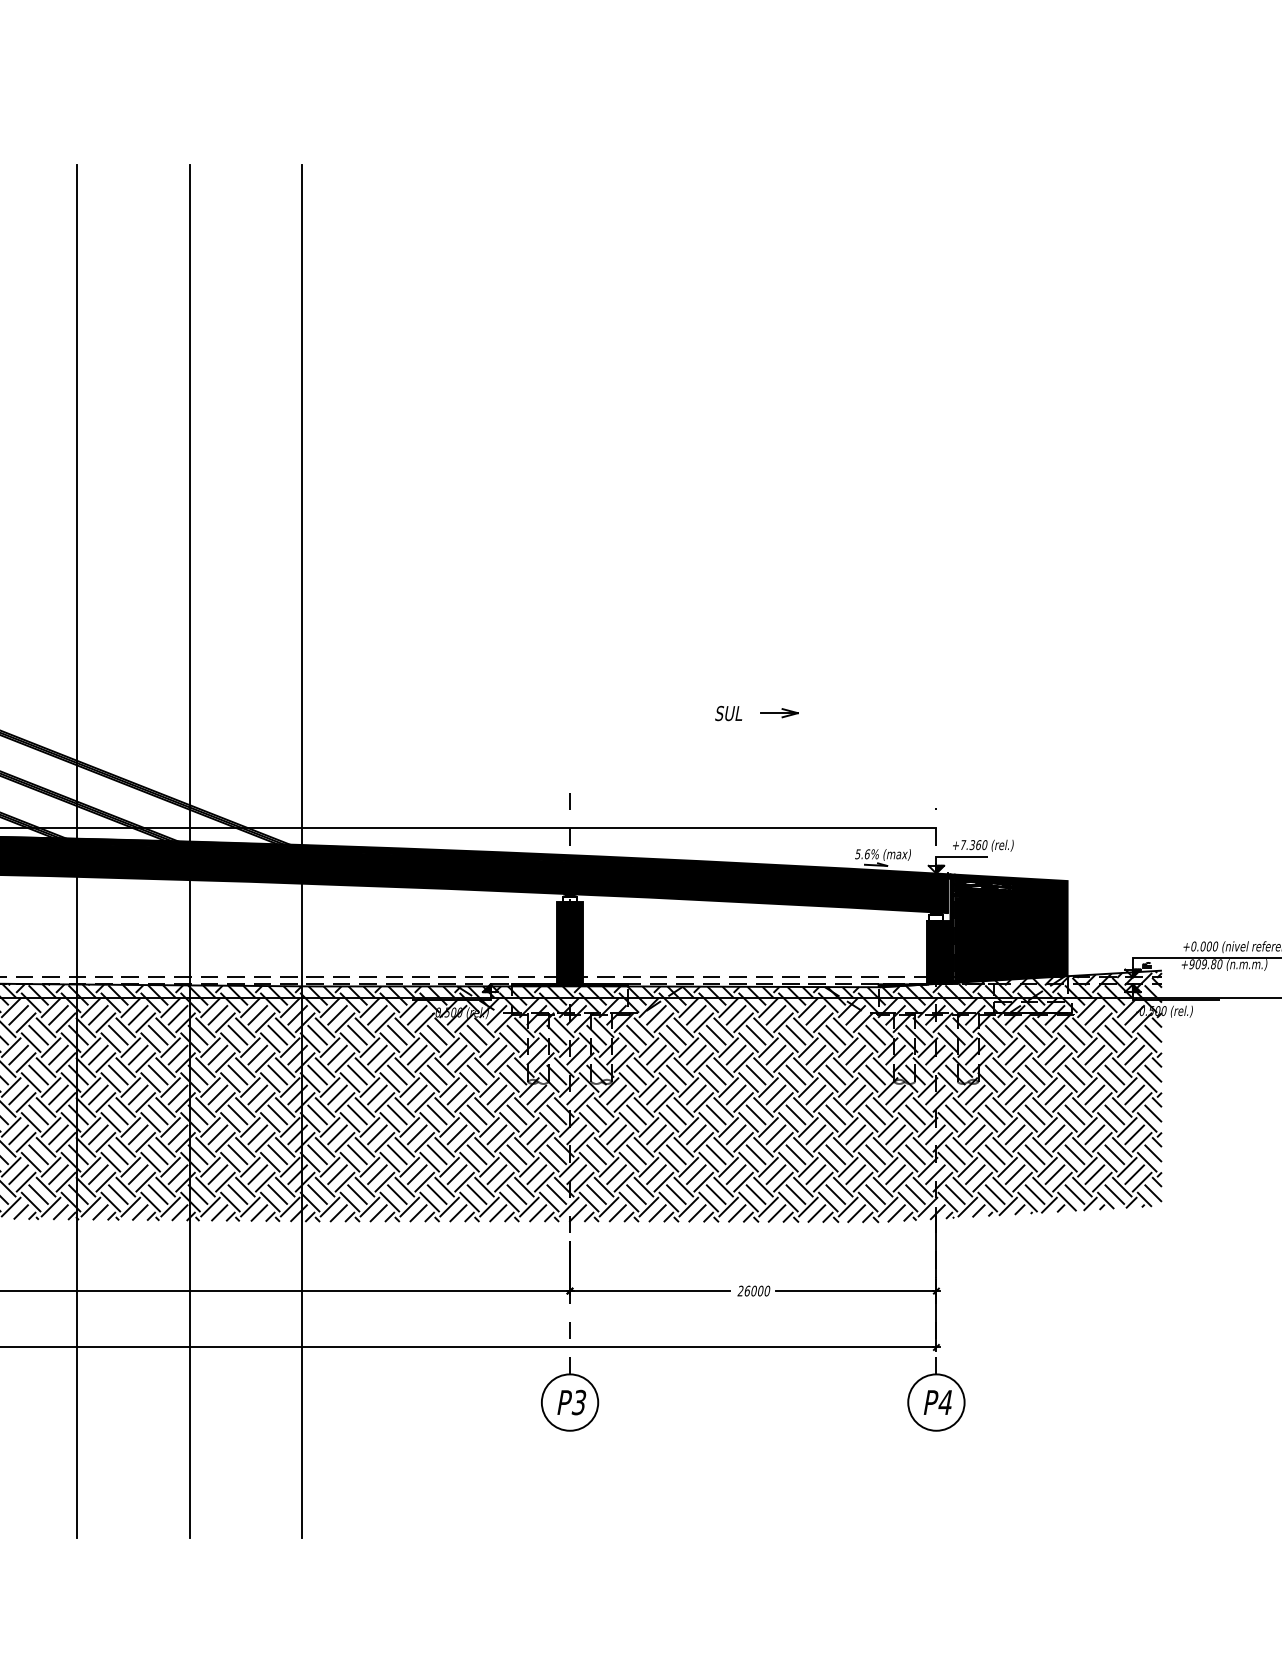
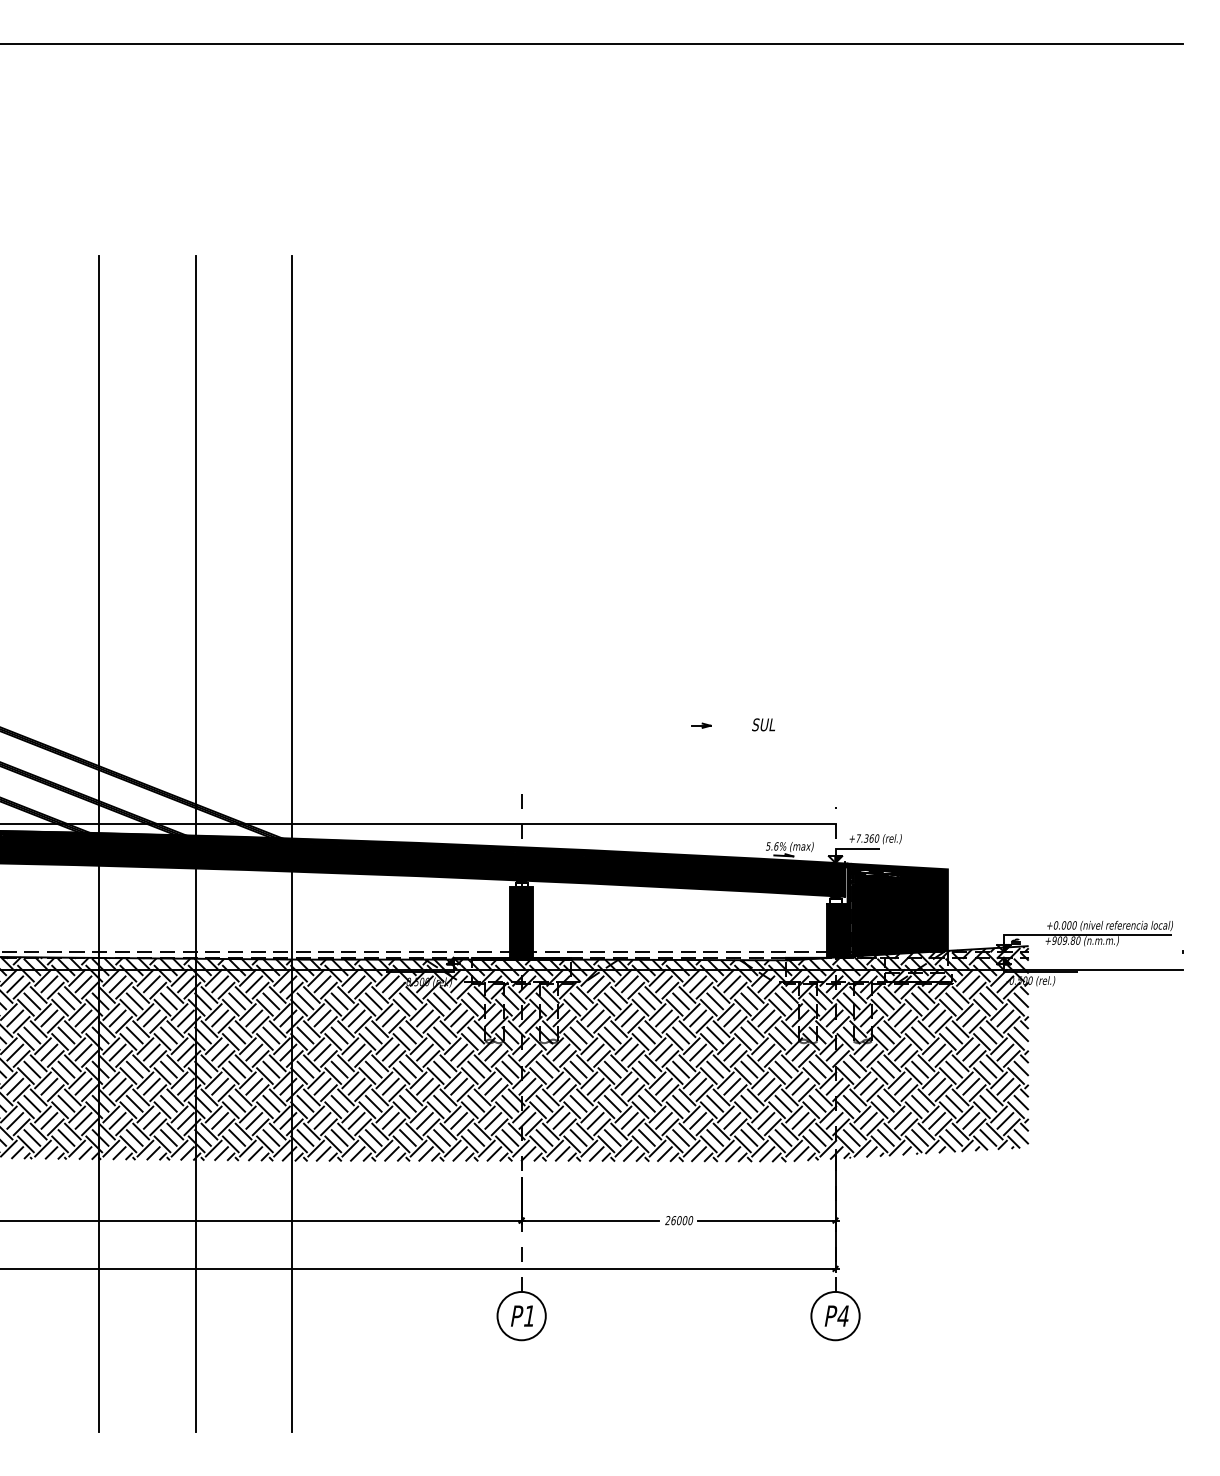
text: (728, 713) -> (763, 724), moved
part: (778, 713) -> (700, 725), size x0.6
text: (579, 1401) -> (529, 1315), P3 -> P1

